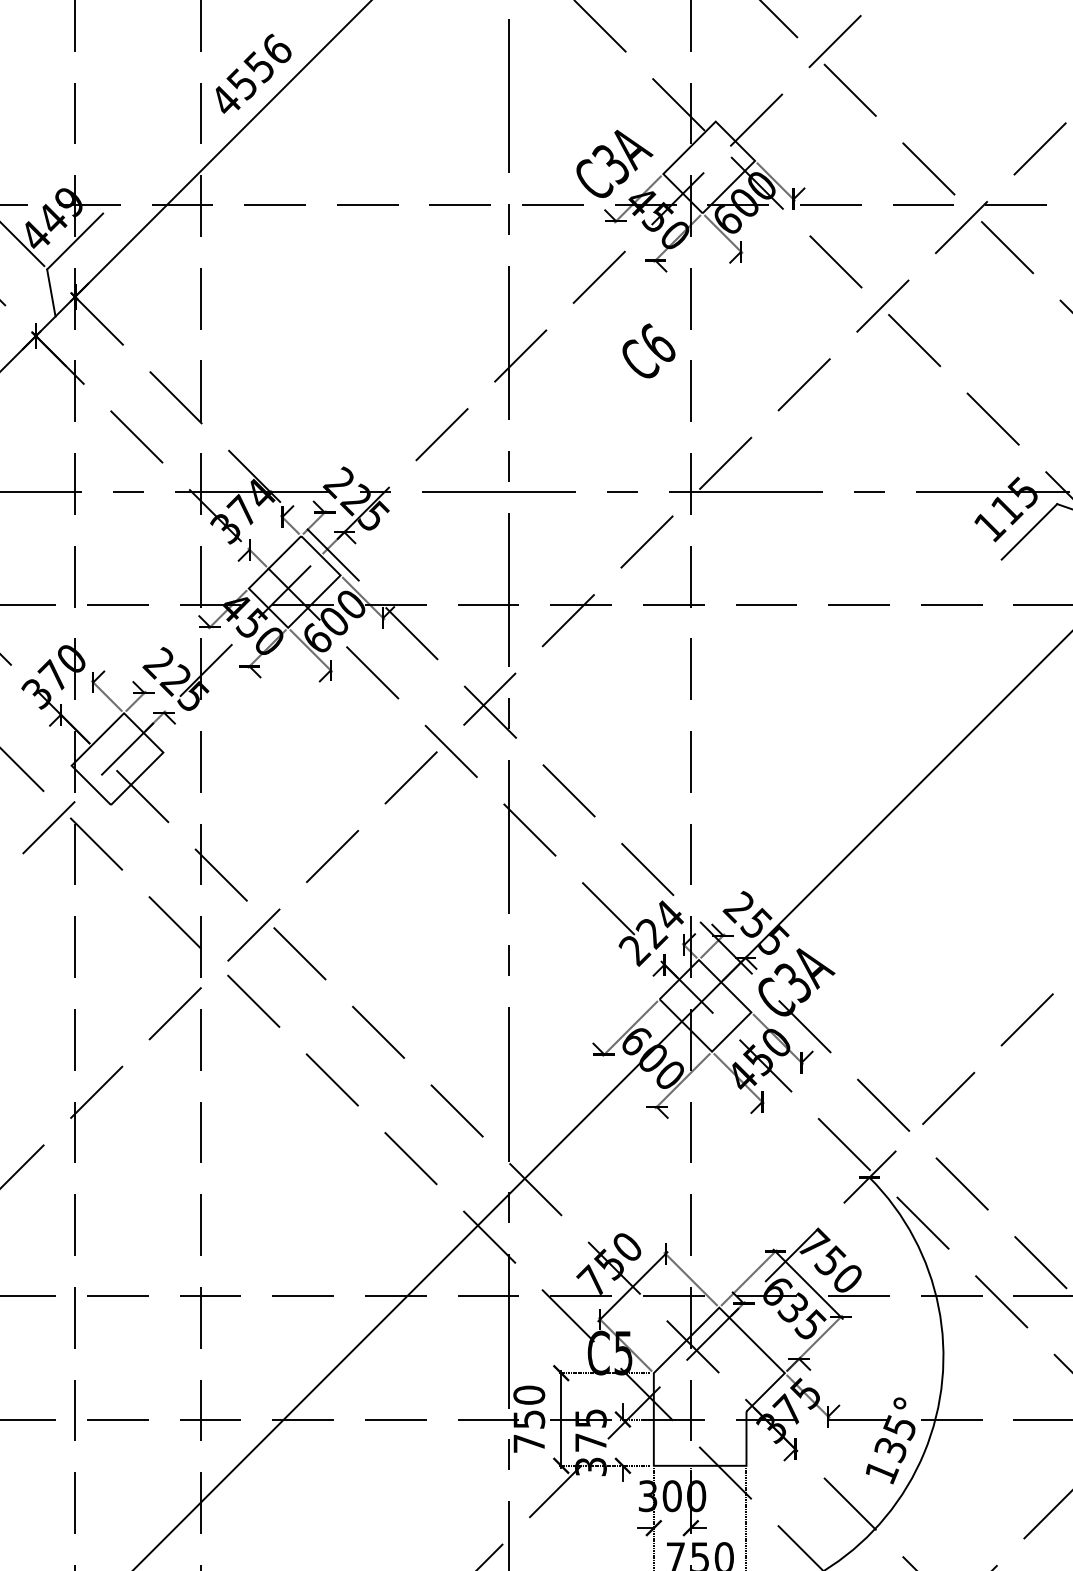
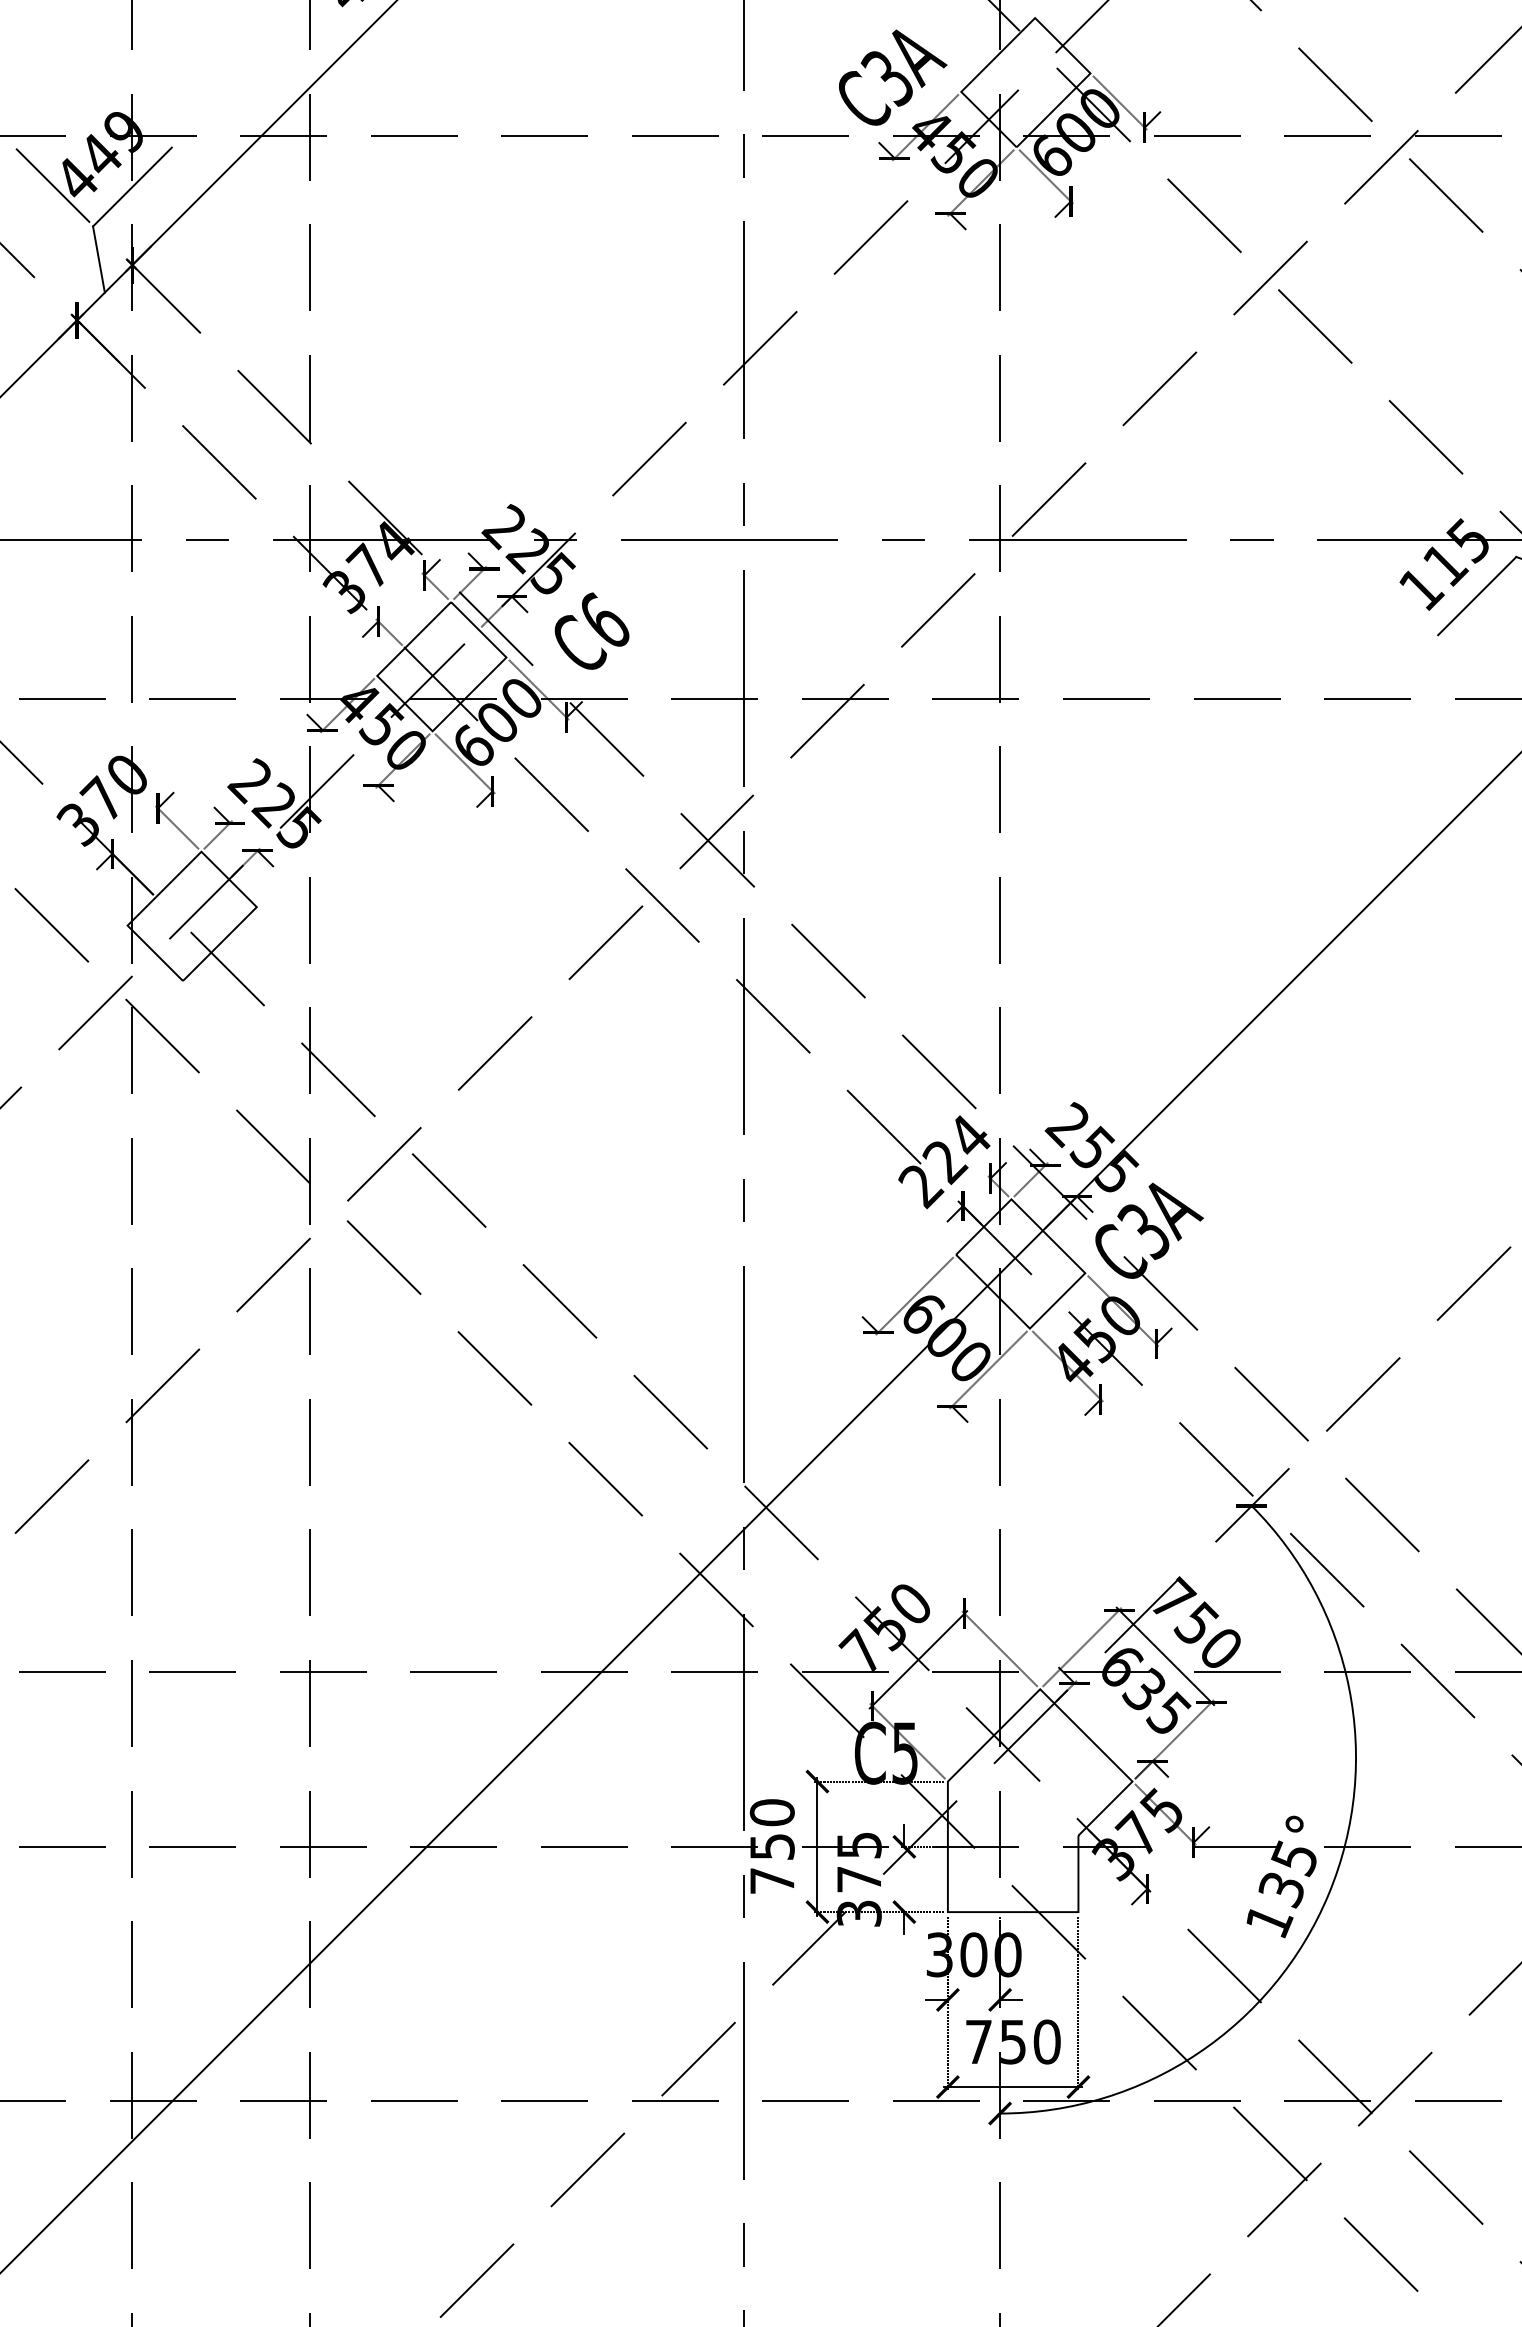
text: (648, 350) -> (591, 630), moved

